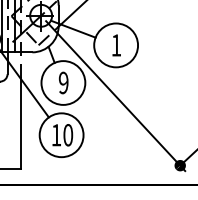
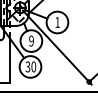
text: (55, 134) -> (27, 66), 10 -> 30

